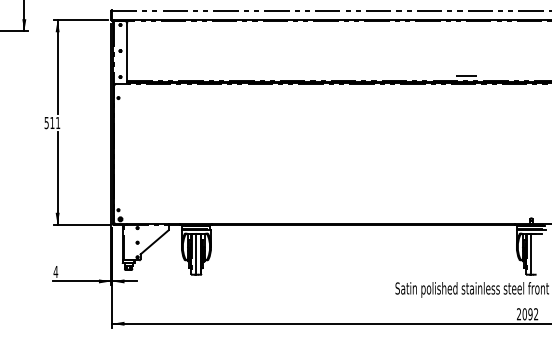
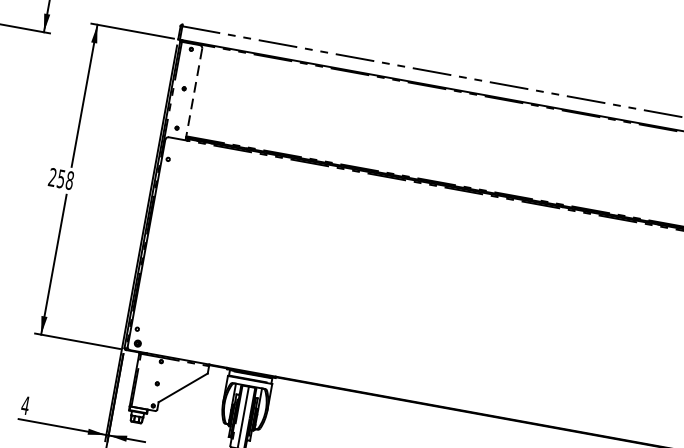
line: (127, 53) -> (194, 94), solid -> dashed
text: (52, 122) -> (61, 178), 511 -> 258

